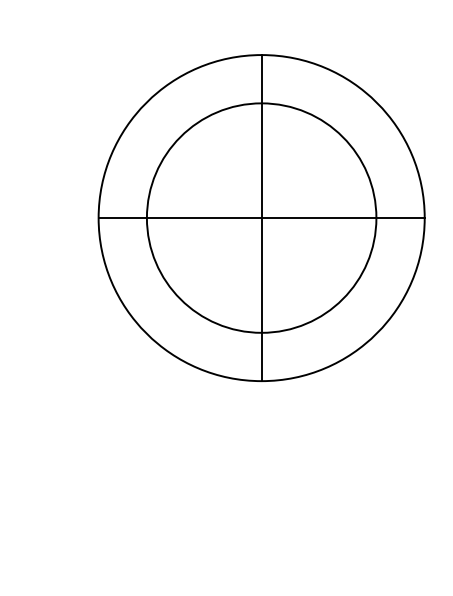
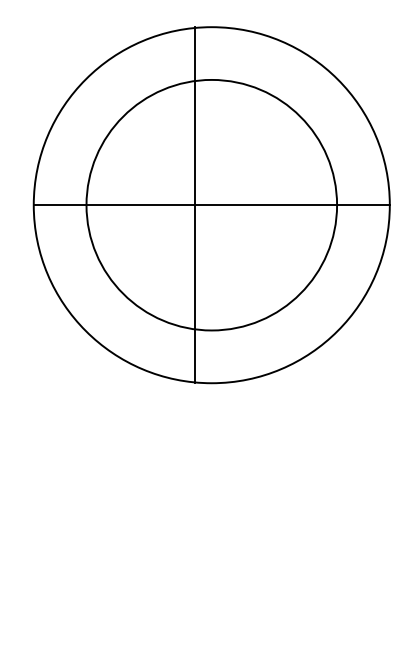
line: (261, 218) -> (195, 205), moved

